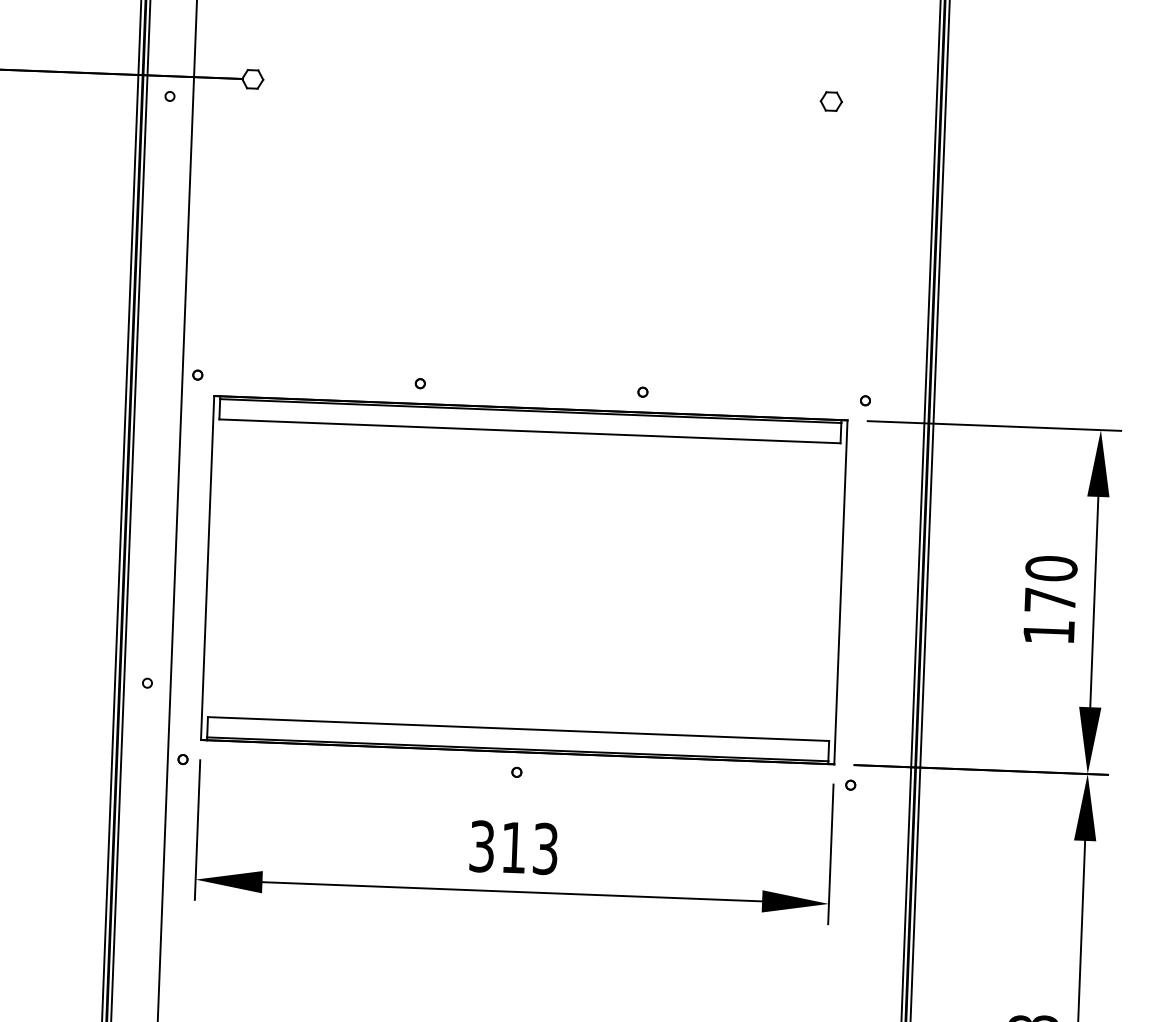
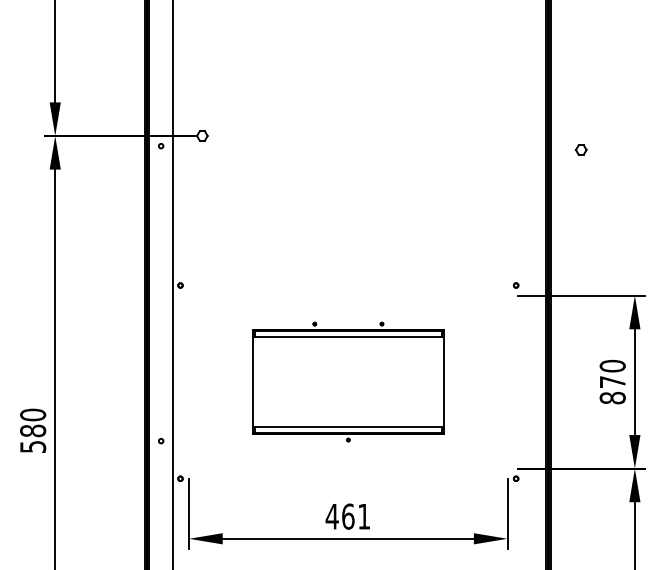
part: (829, 100) -> (580, 149), moved
part: (524, 578) -> (348, 381), size x0.6
text: (1048, 630) -> (612, 397), 170 -> 870
text: (512, 847) -> (347, 516), 313 -> 461

